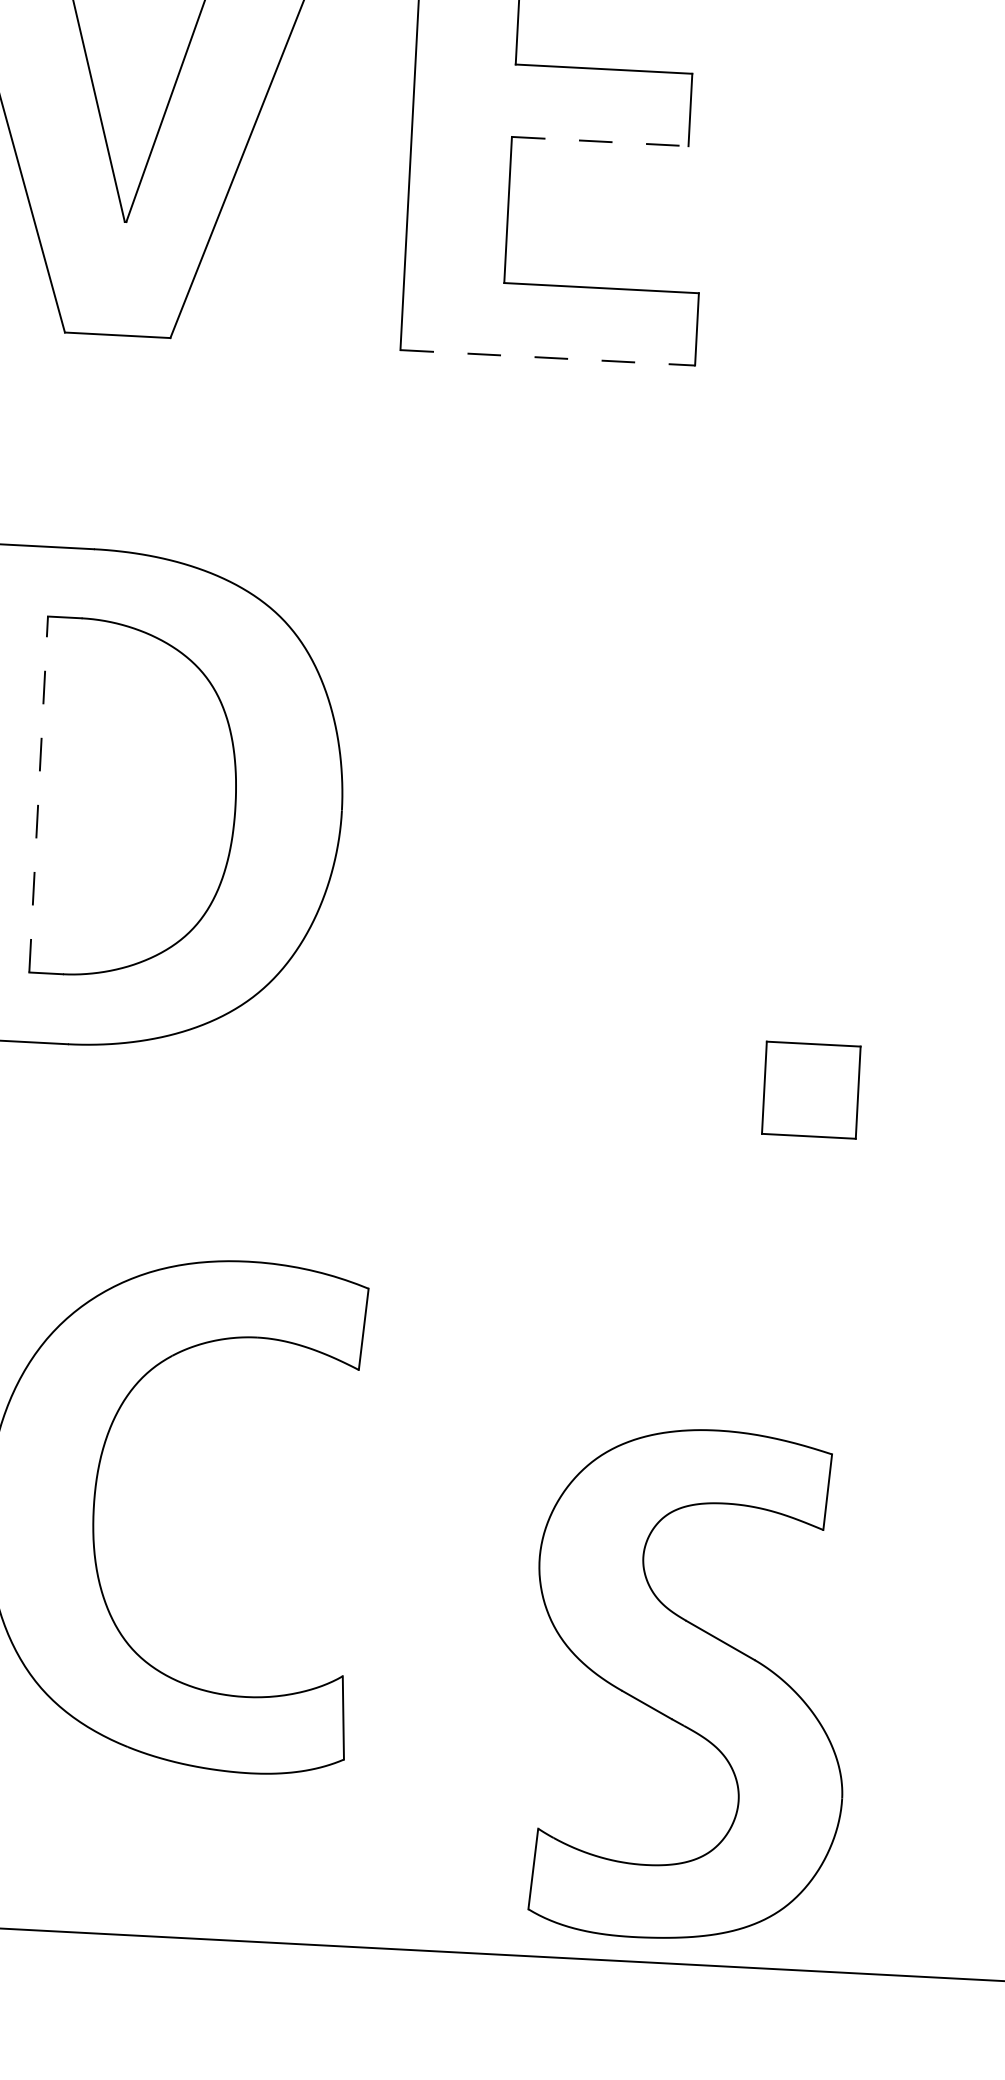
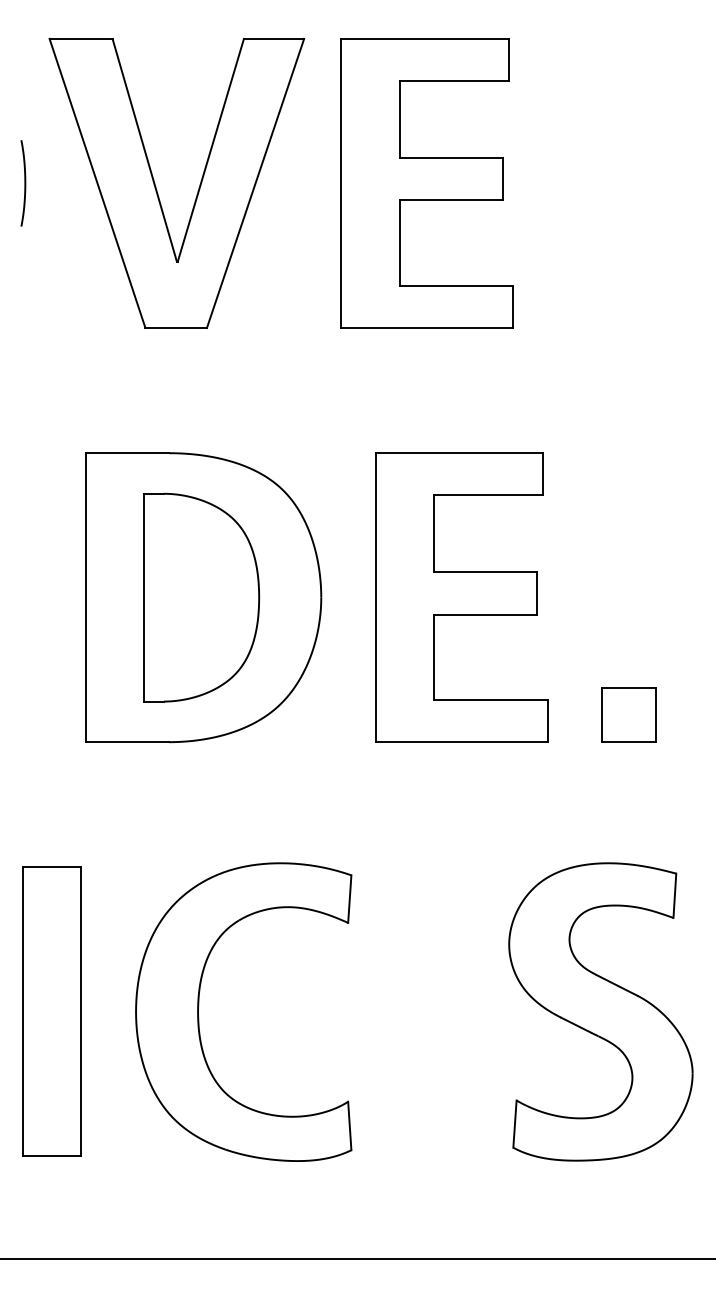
line: (600, 141) -> (451, 200), dashed -> solid
line: (548, 357) -> (427, 327), dashed -> solid
line: (39, 794) -> (144, 597), dashed -> solid
part: (582, 822) -> (461, 597), added
part: (810, 1088) -> (628, 714), moved
part: (689, 1683) -> (600, 1011), moved

